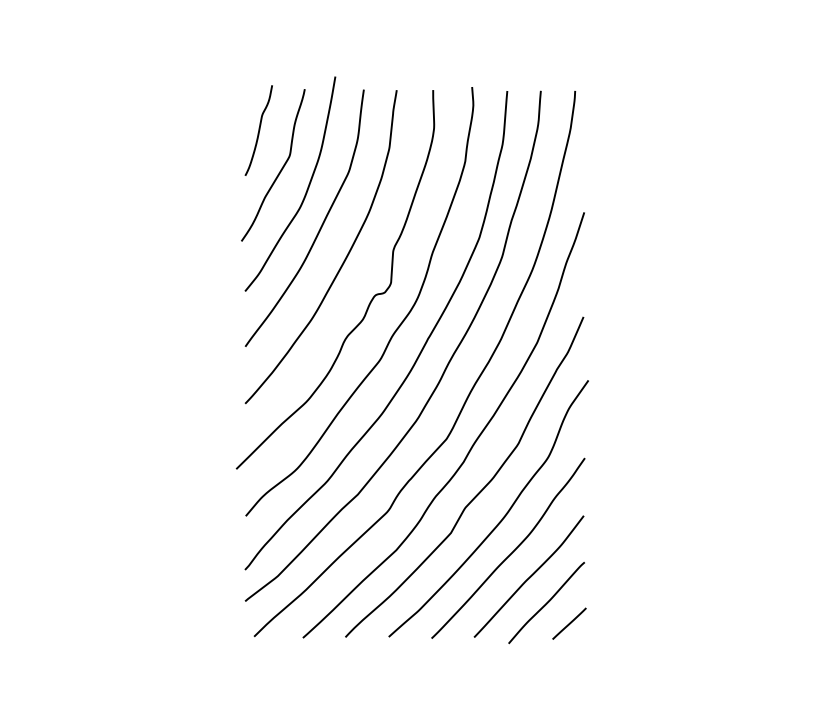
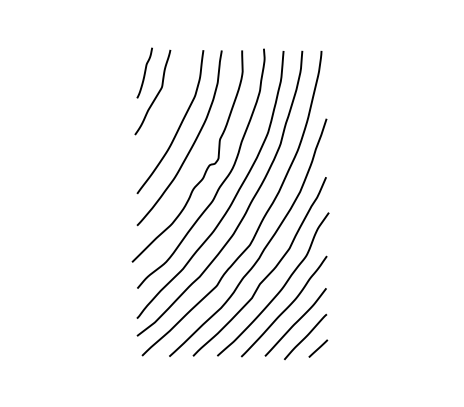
curve: (304, 190) -> (170, 106), removed

